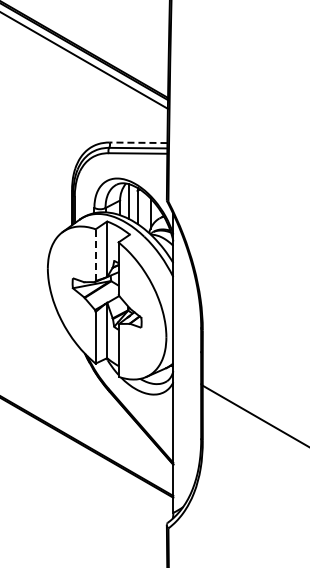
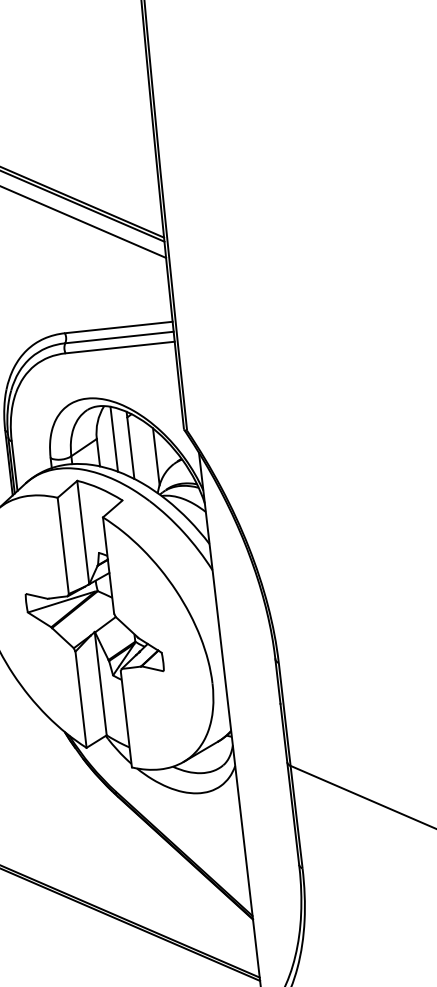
line: (138, 142) -> (118, 326), dashed -> solid
line: (95, 255) -> (62, 546), dashed -> solid

